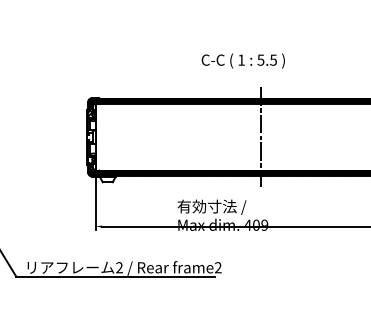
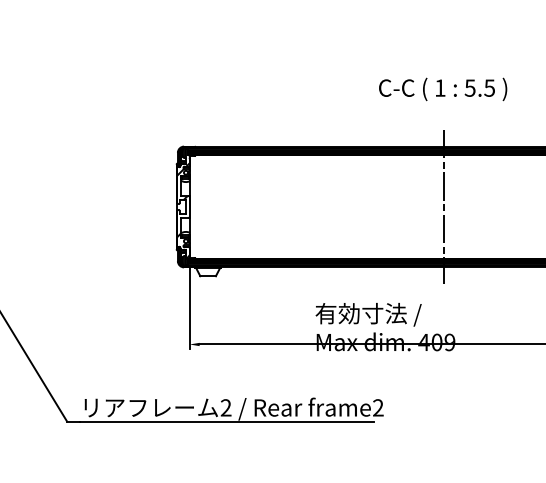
text: (242, 60) -> (441, 88), moved

